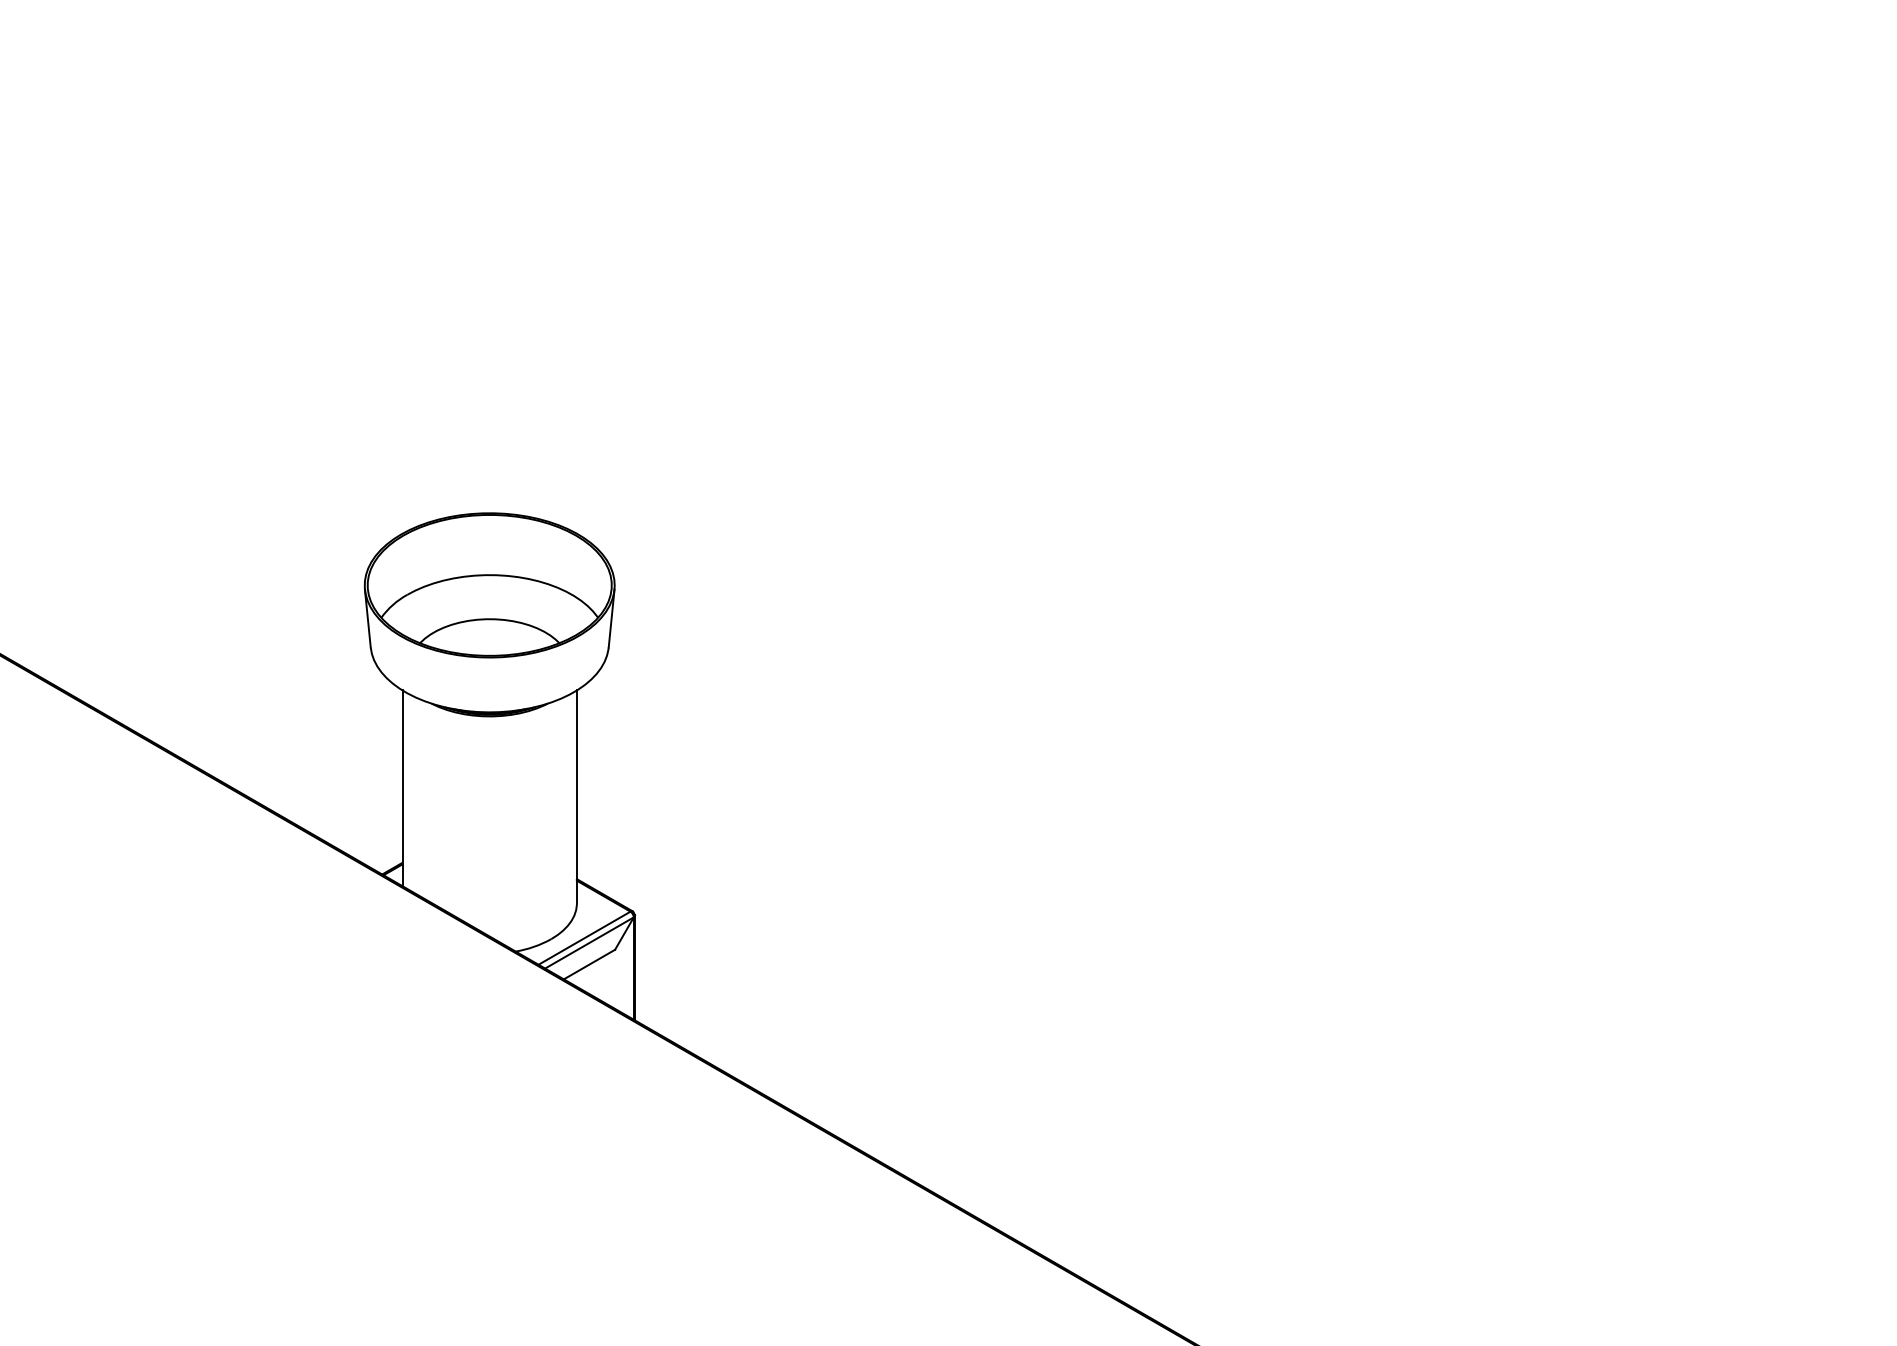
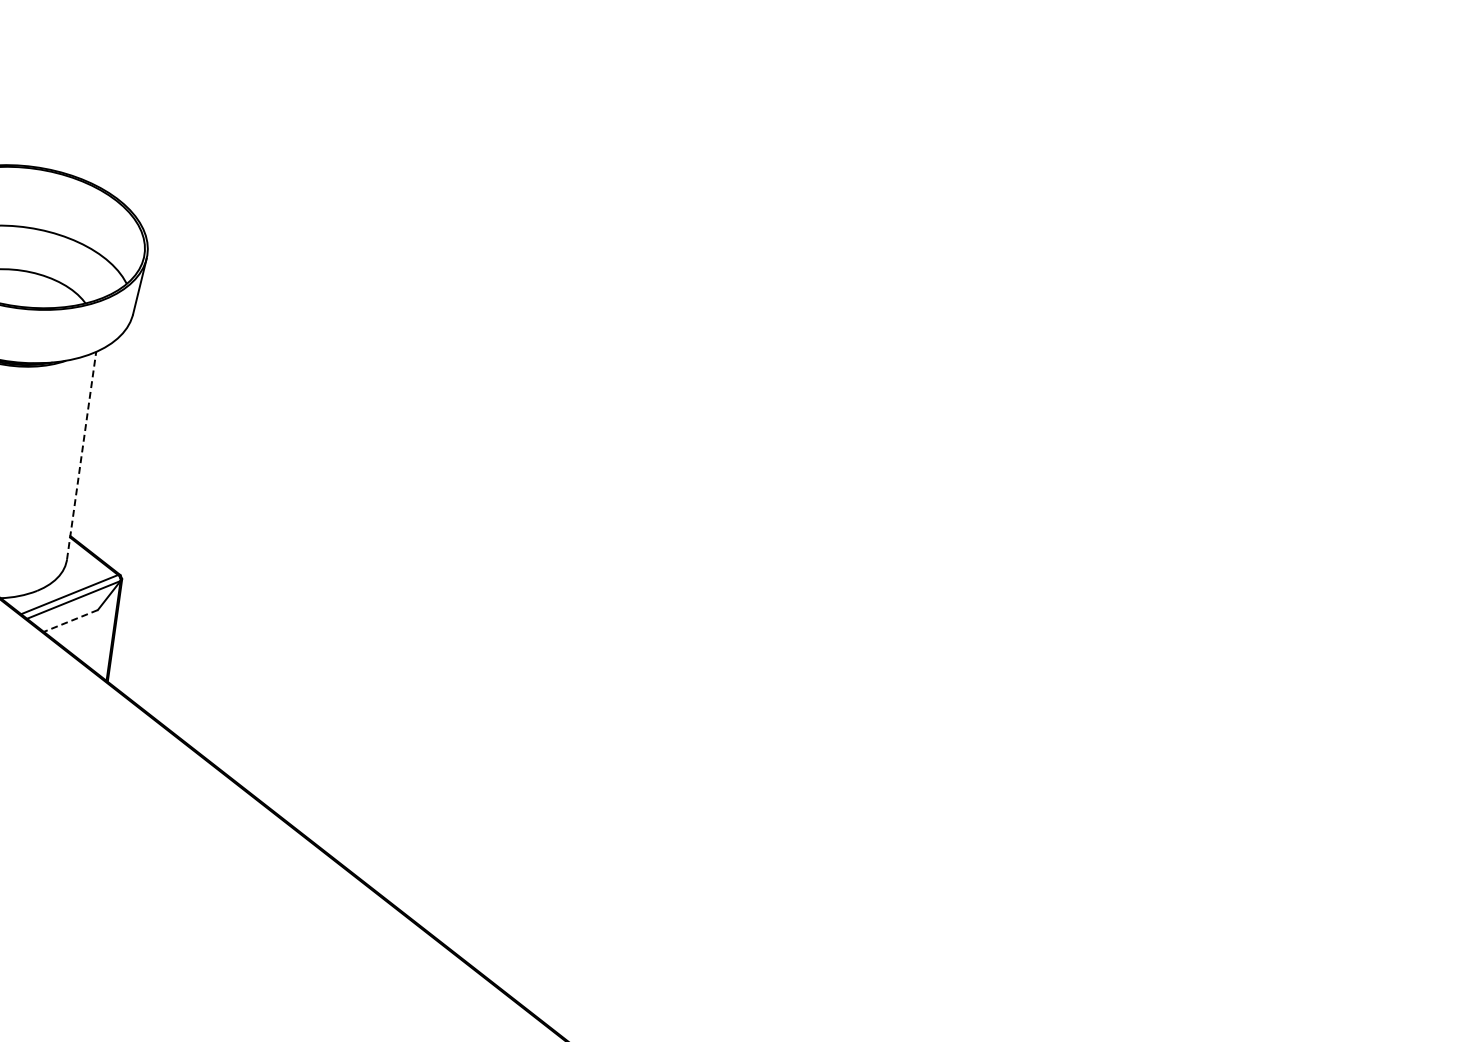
line: (576, 796) -> (81, 455), solid -> dashed
line: (589, 964) -> (70, 620), solid -> dashed

